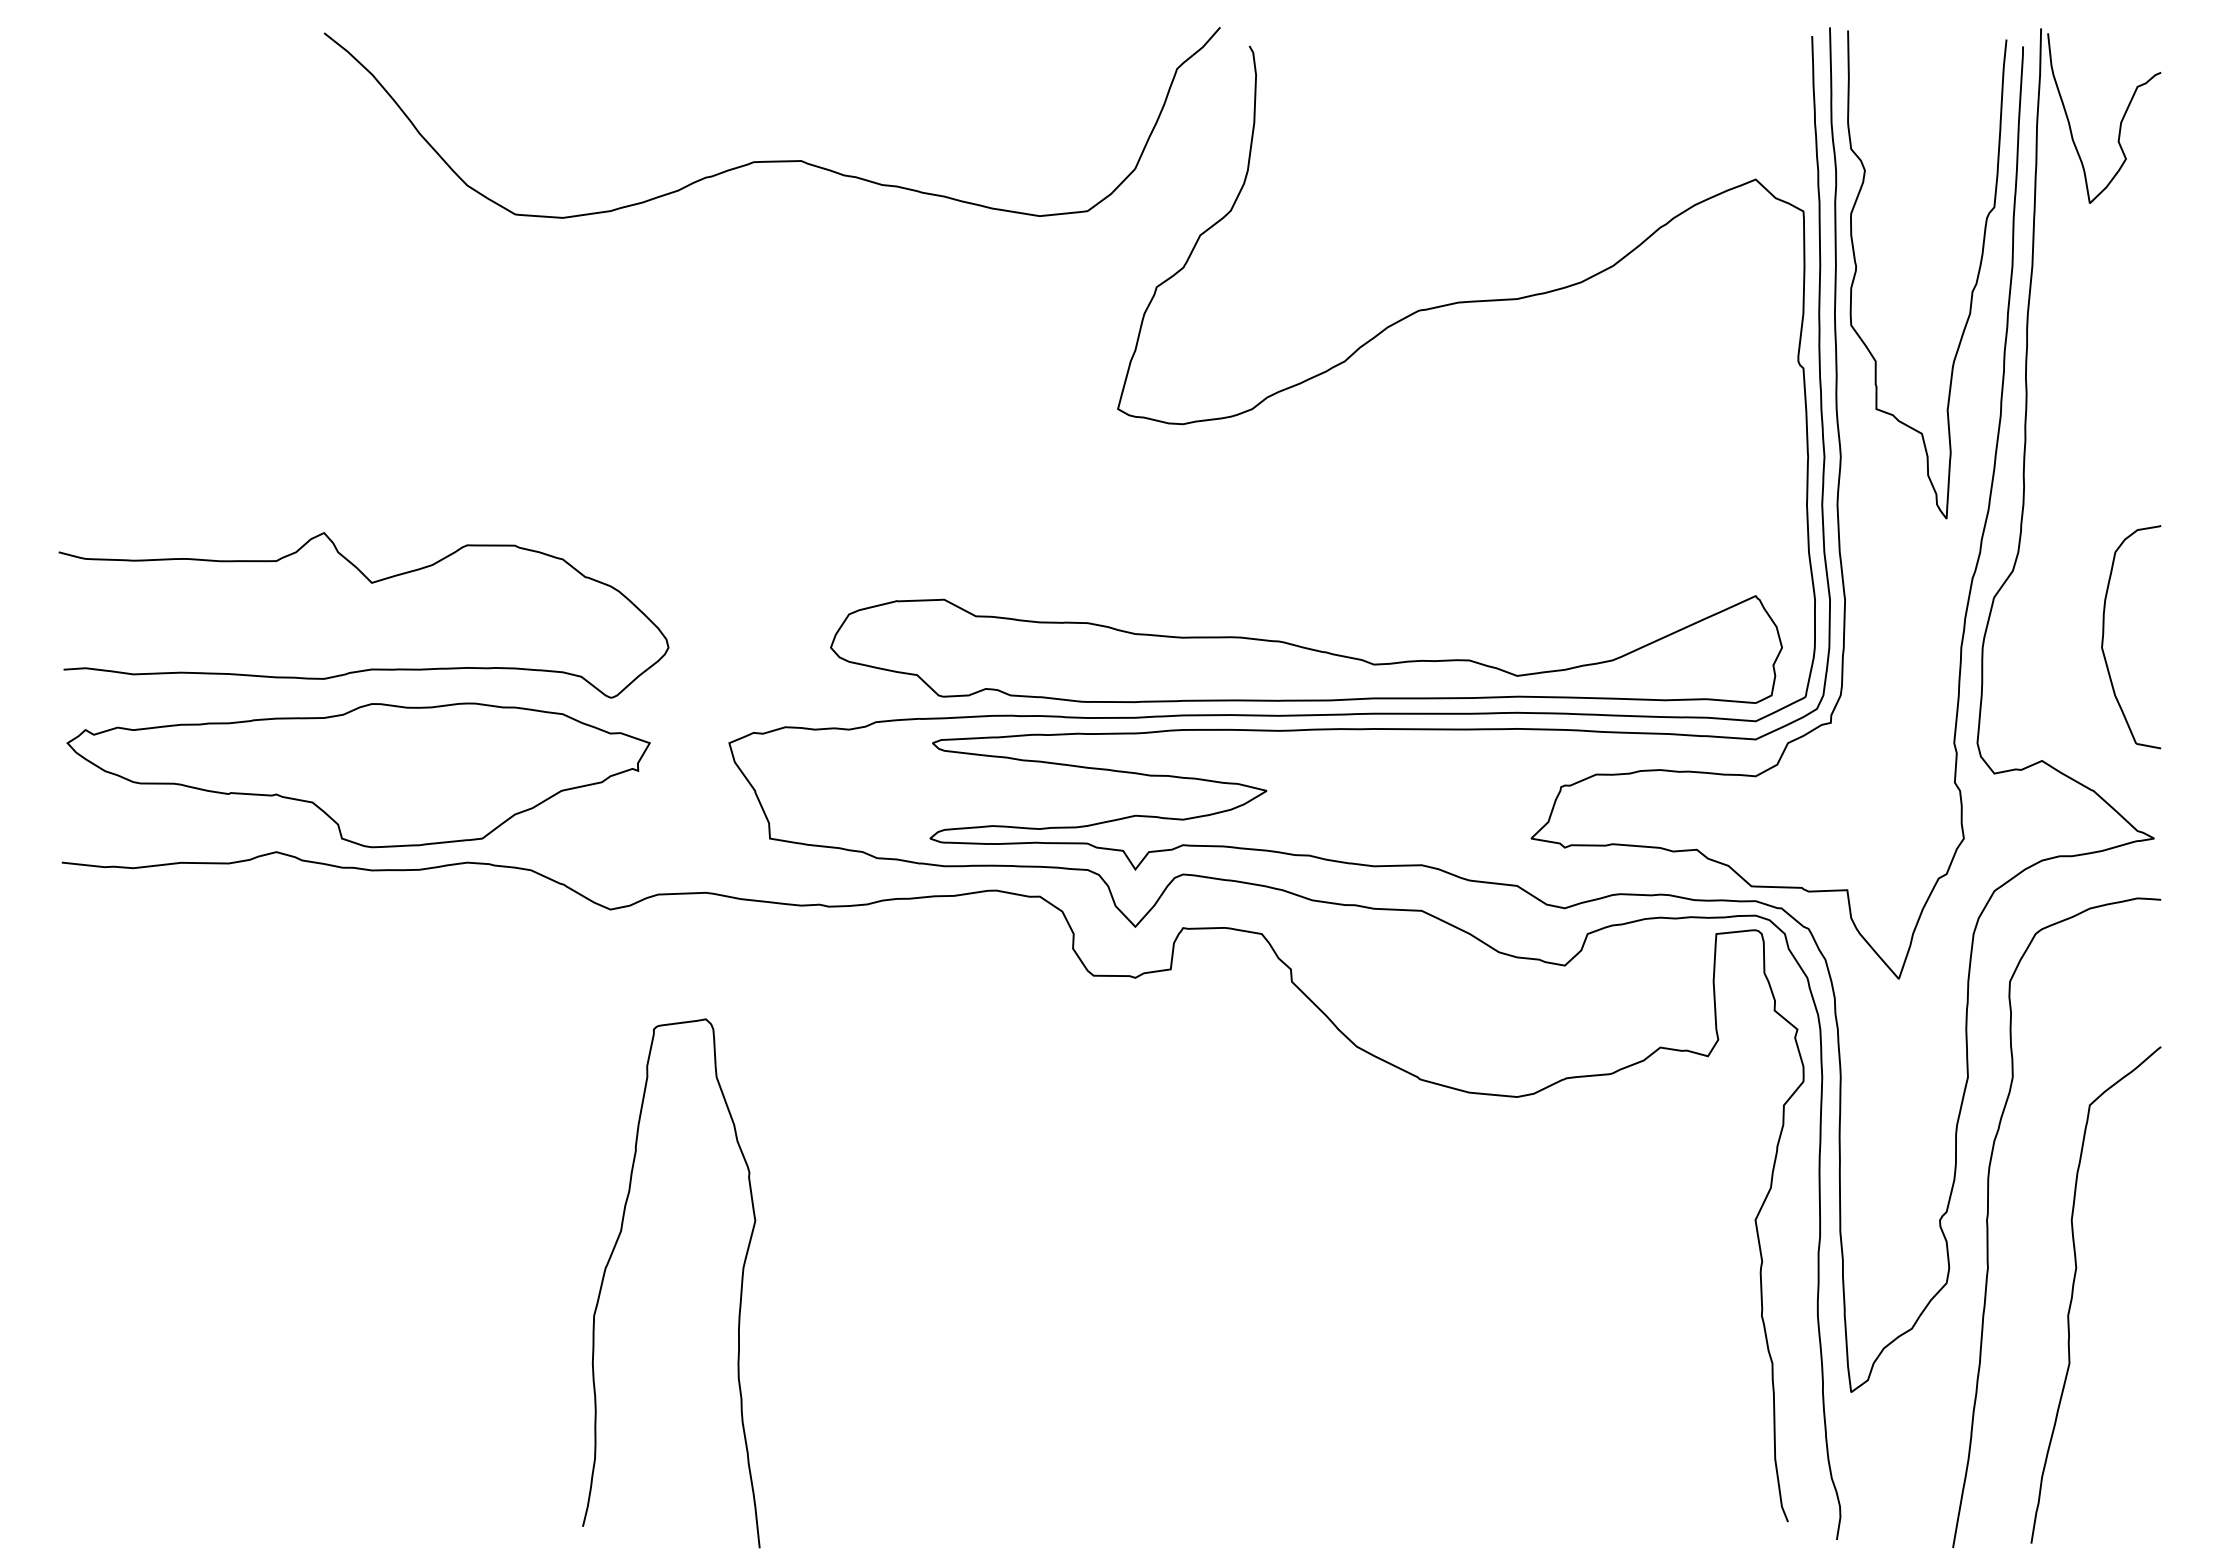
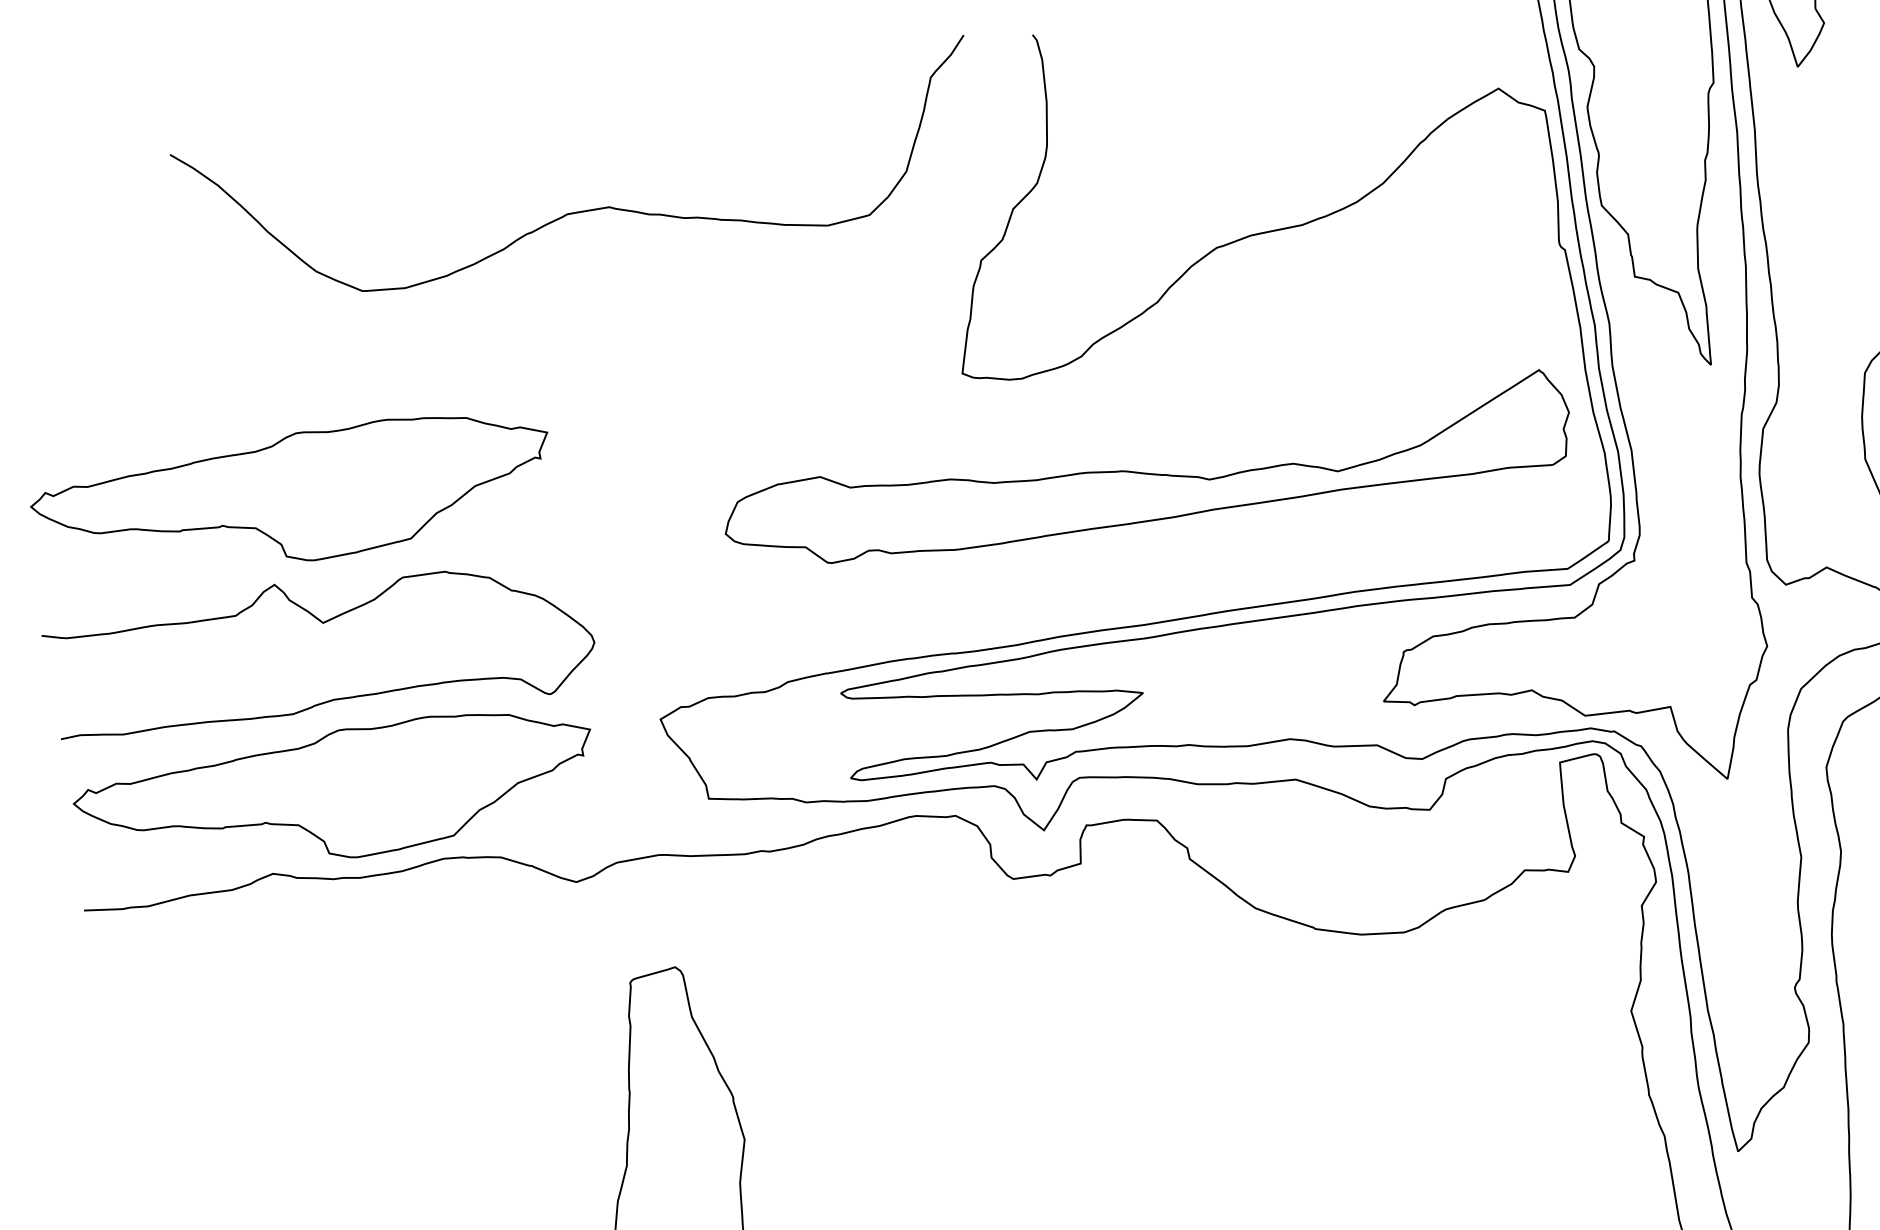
curve: (771, 160) -> (582, 210), moved
part: (358, 440) -> (293, 498), added
part: (1306, 649) -> (1147, 474), moved

